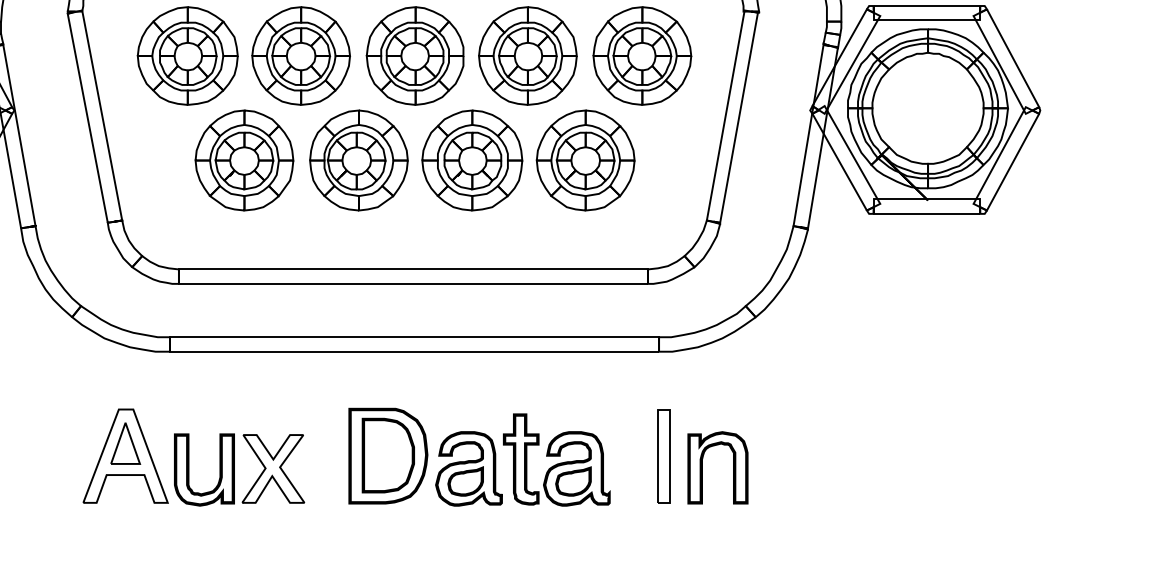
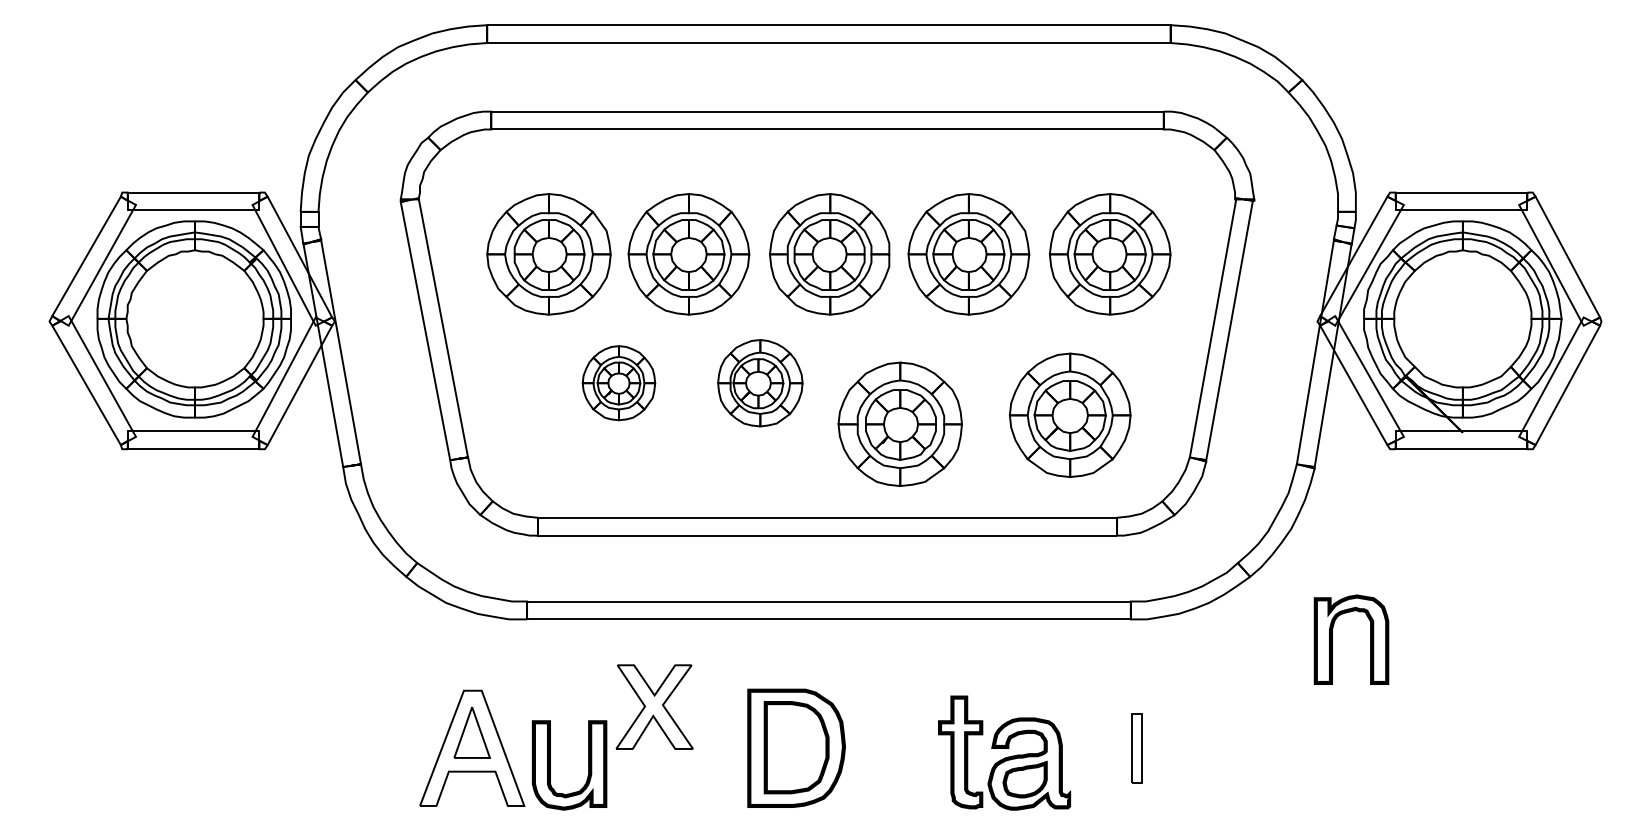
part: (244, 159) -> (618, 382), size x0.6
part: (359, 159) -> (760, 382), size x0.7
part: (471, 159) -> (899, 423), moved
part: (585, 159) -> (1070, 414), moved
part: (663, 456) -> (1136, 748), size x0.6
part: (702, 467) -> (1332, 639), moved
part: (273, 468) -> (654, 706), moved
part: (468, 468) -> (895, 763), removed

